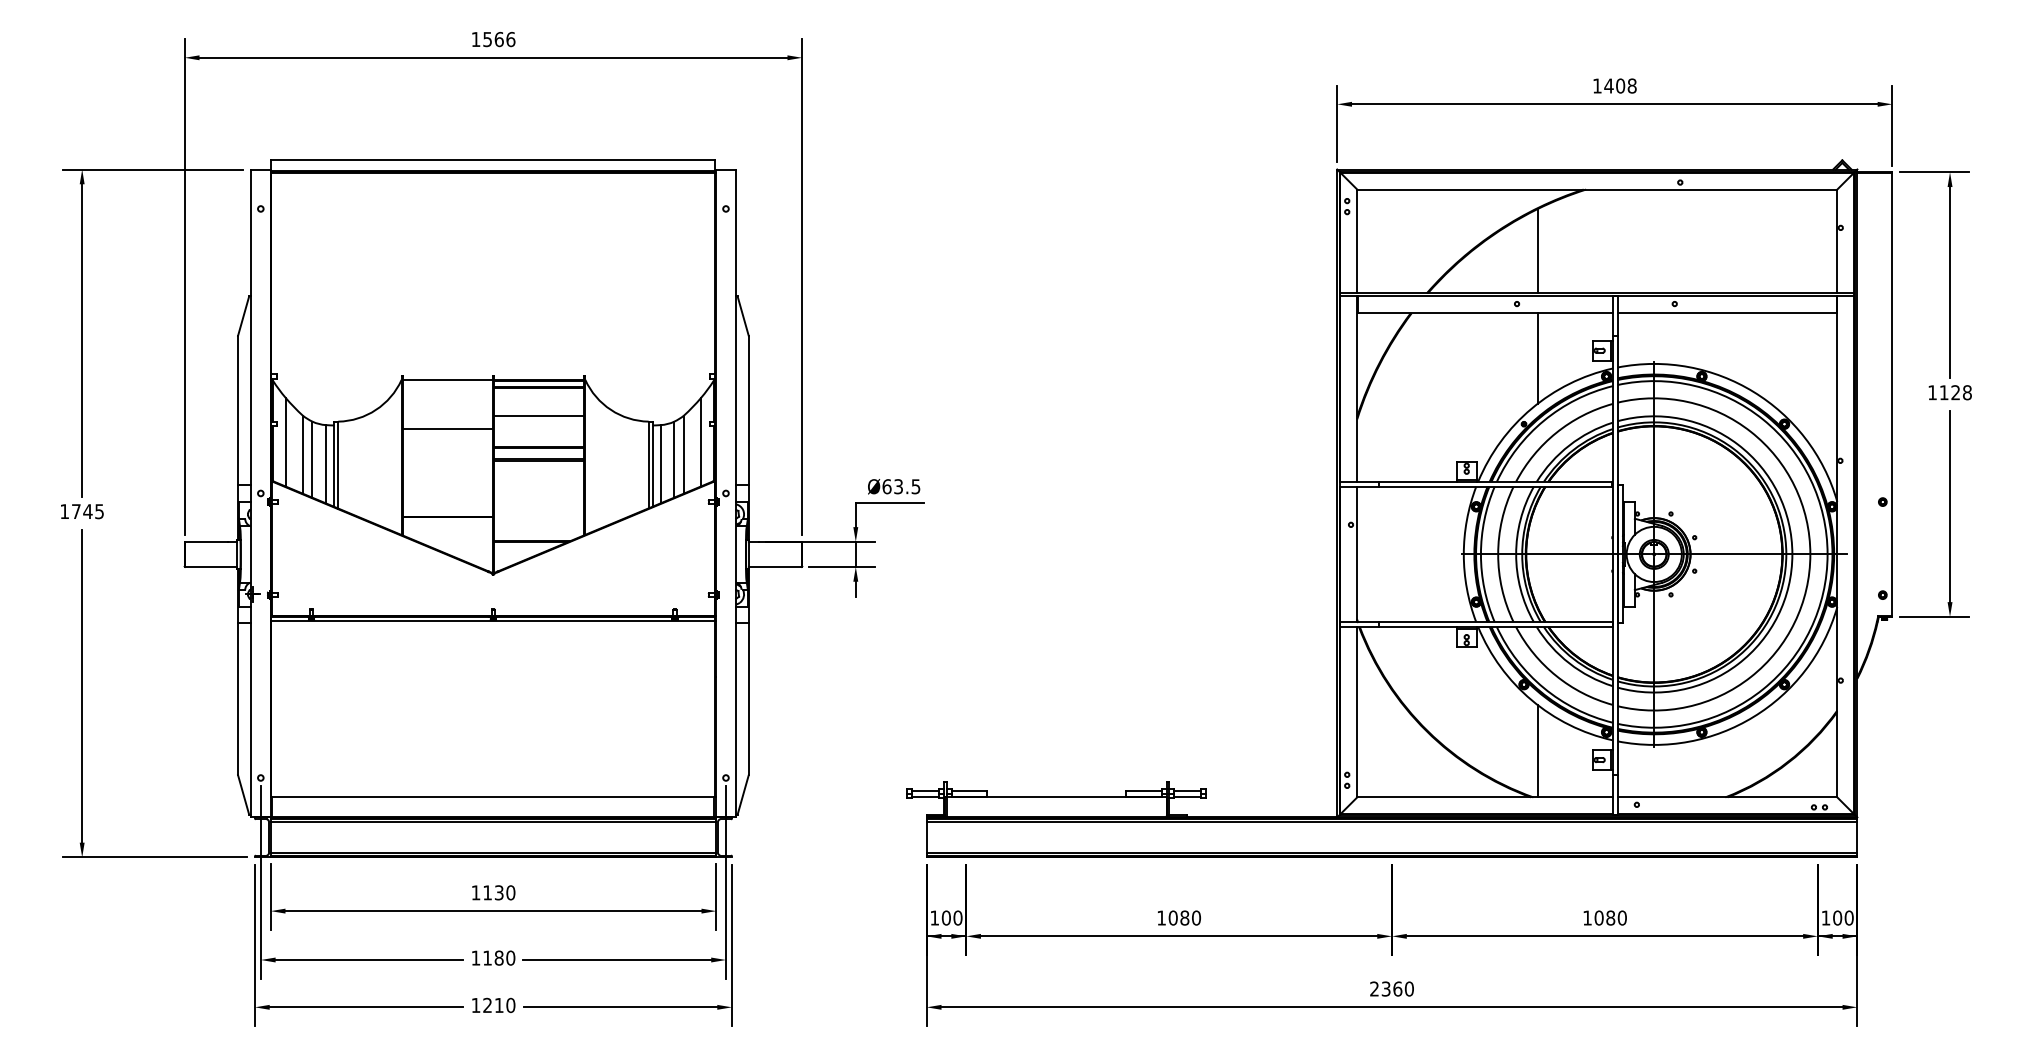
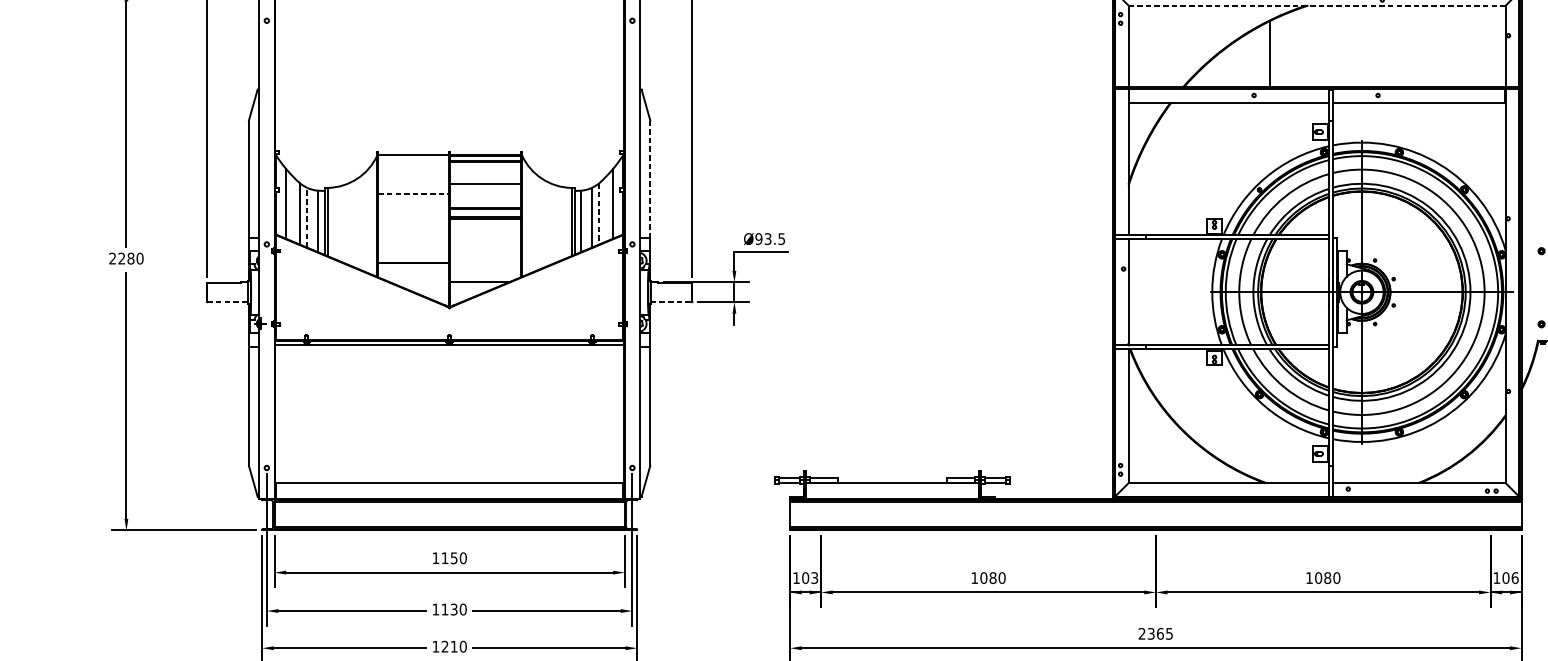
line: (1597, 189) -> (1317, 5), solid -> dashed
line: (1537, 358) -> (1270, 138), removed
line: (748, 410) -> (650, 179), solid -> dashed
line: (447, 428) -> (413, 193), solid -> dashed
line: (683, 454) -> (599, 213), solid -> dashed
line: (312, 459) -> (307, 217), solid -> dashed
text: (886, 486) -> (758, 238), Ø63.5 -> Ø93.5
text: (82, 511) -> (126, 258), 1745 -> 2280
line: (211, 566) -> (228, 301), solid -> dashed
line: (776, 566) -> (672, 301), solid -> dashed
line: (1537, 750) -> (1270, 446), removed
text: (499, 892) -> (454, 557), 1130 -> 1150
text: (957, 917) -> (814, 577), 100 -> 103
text: (1848, 917) -> (1514, 577), 100 -> 106
text: (498, 957) -> (453, 609), 1180 -> 1130
text: (1408, 988) -> (1168, 633), 2360 -> 2365

